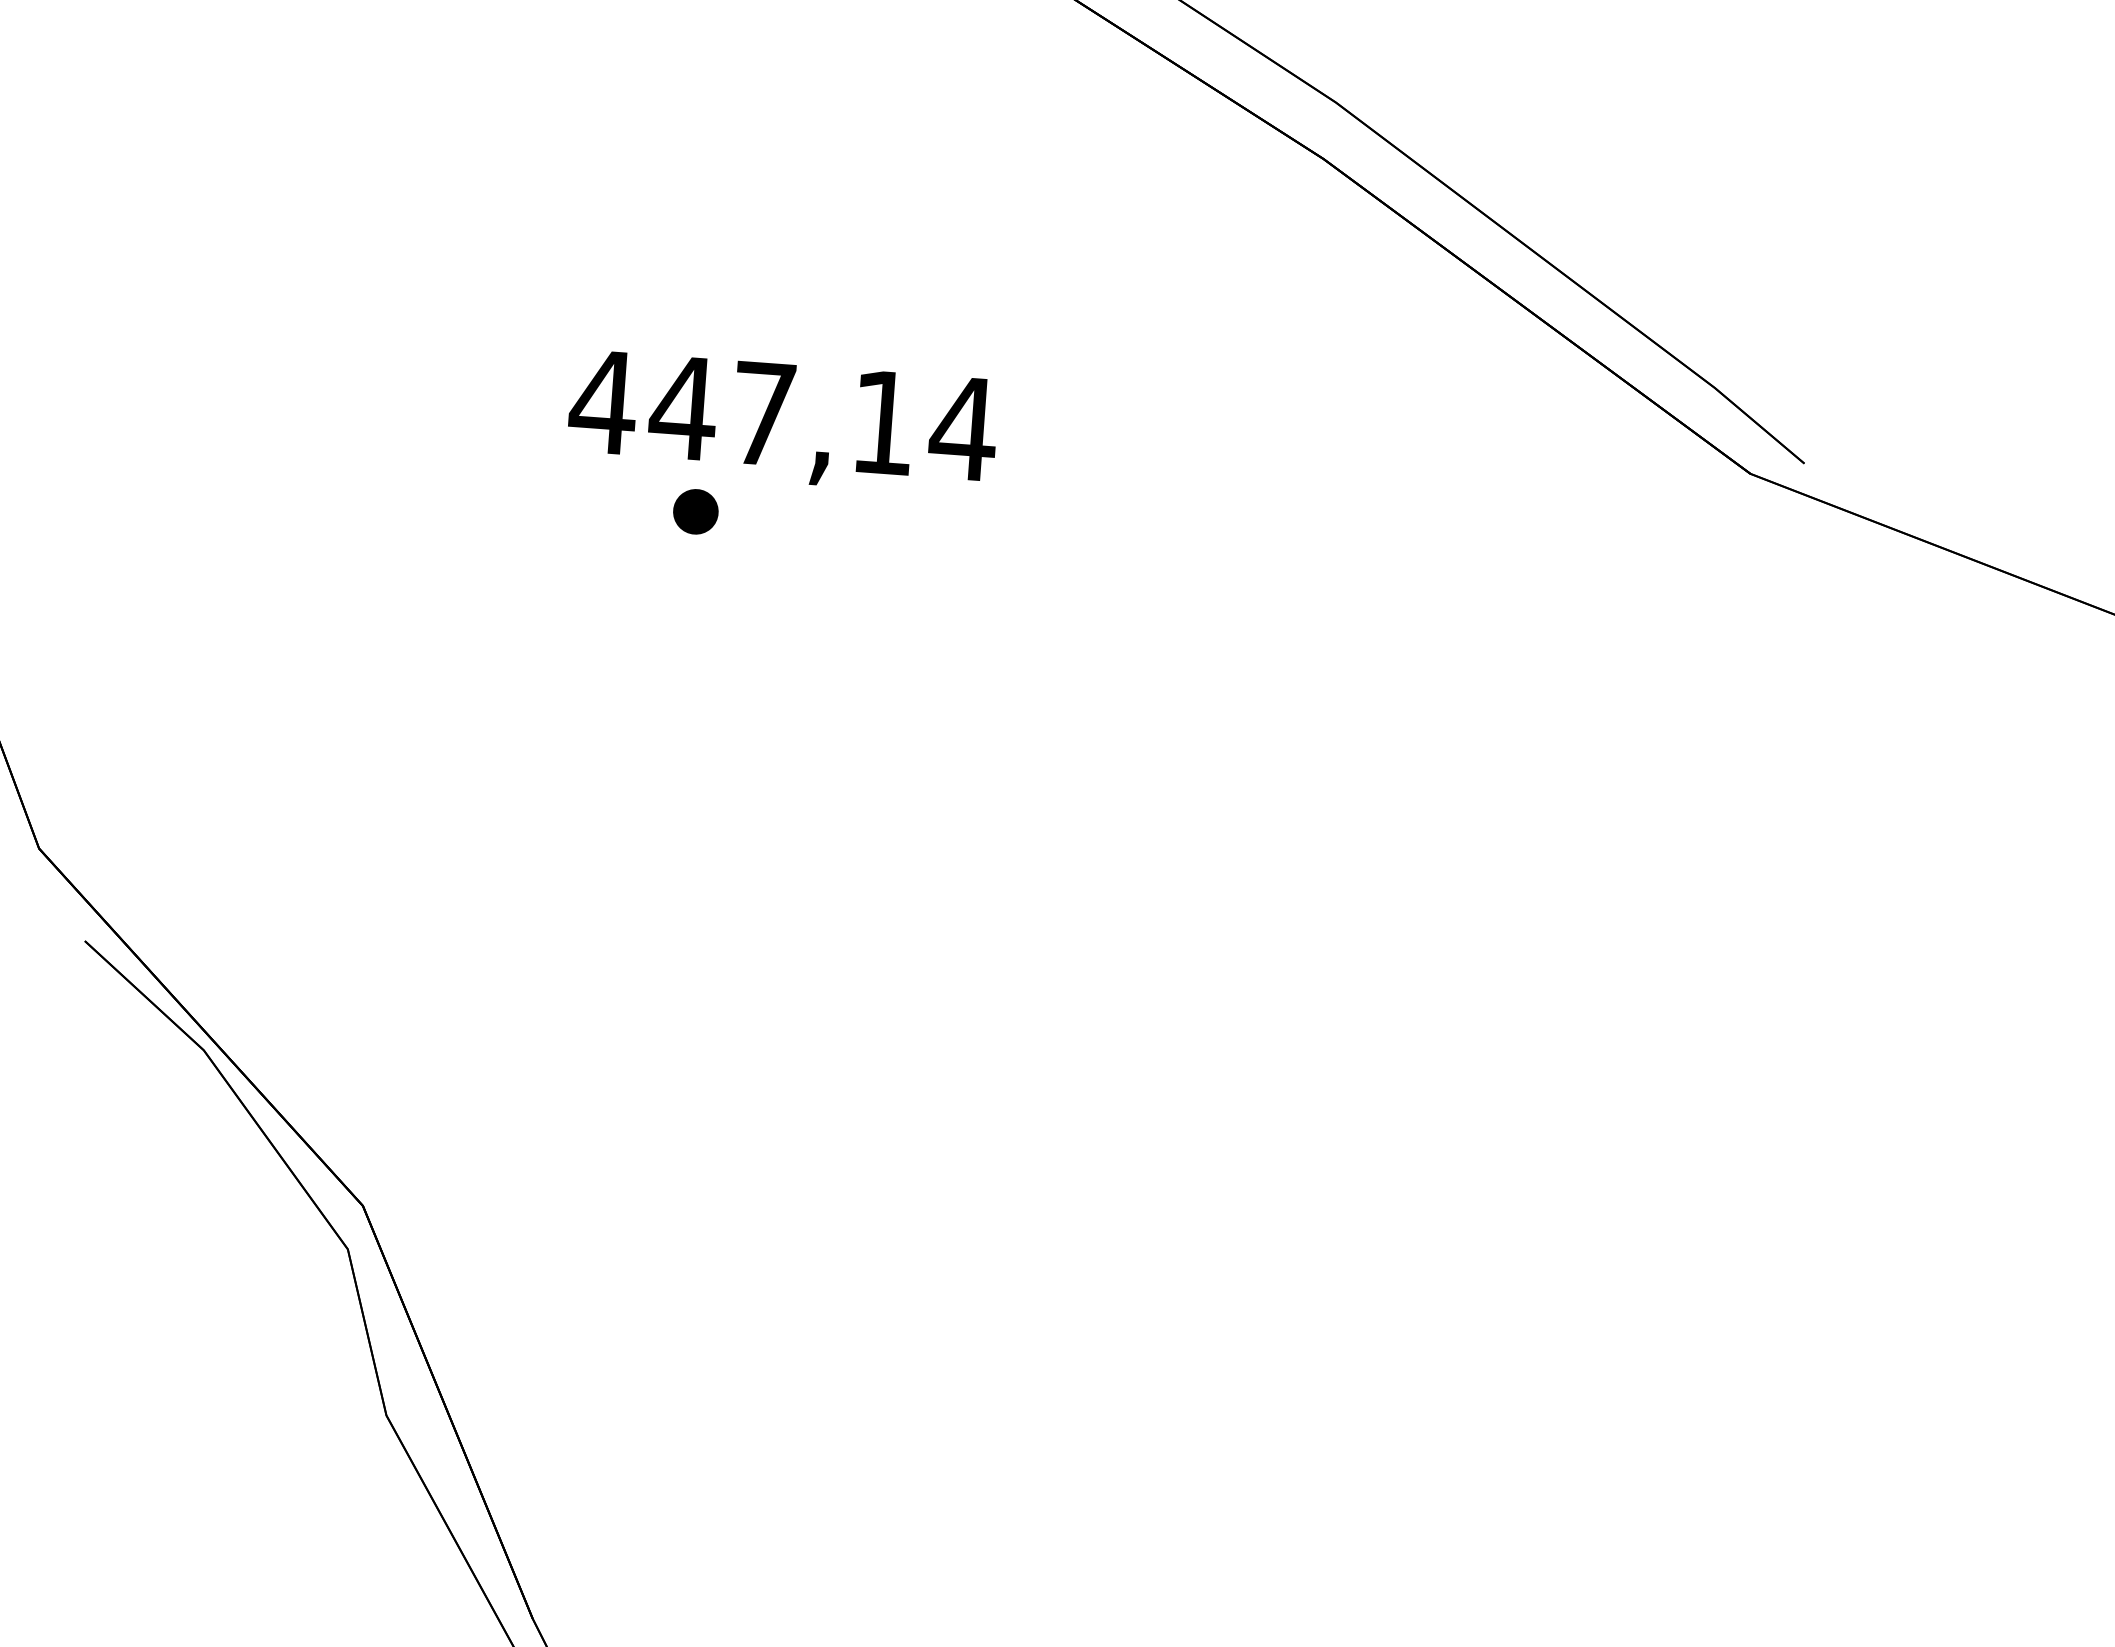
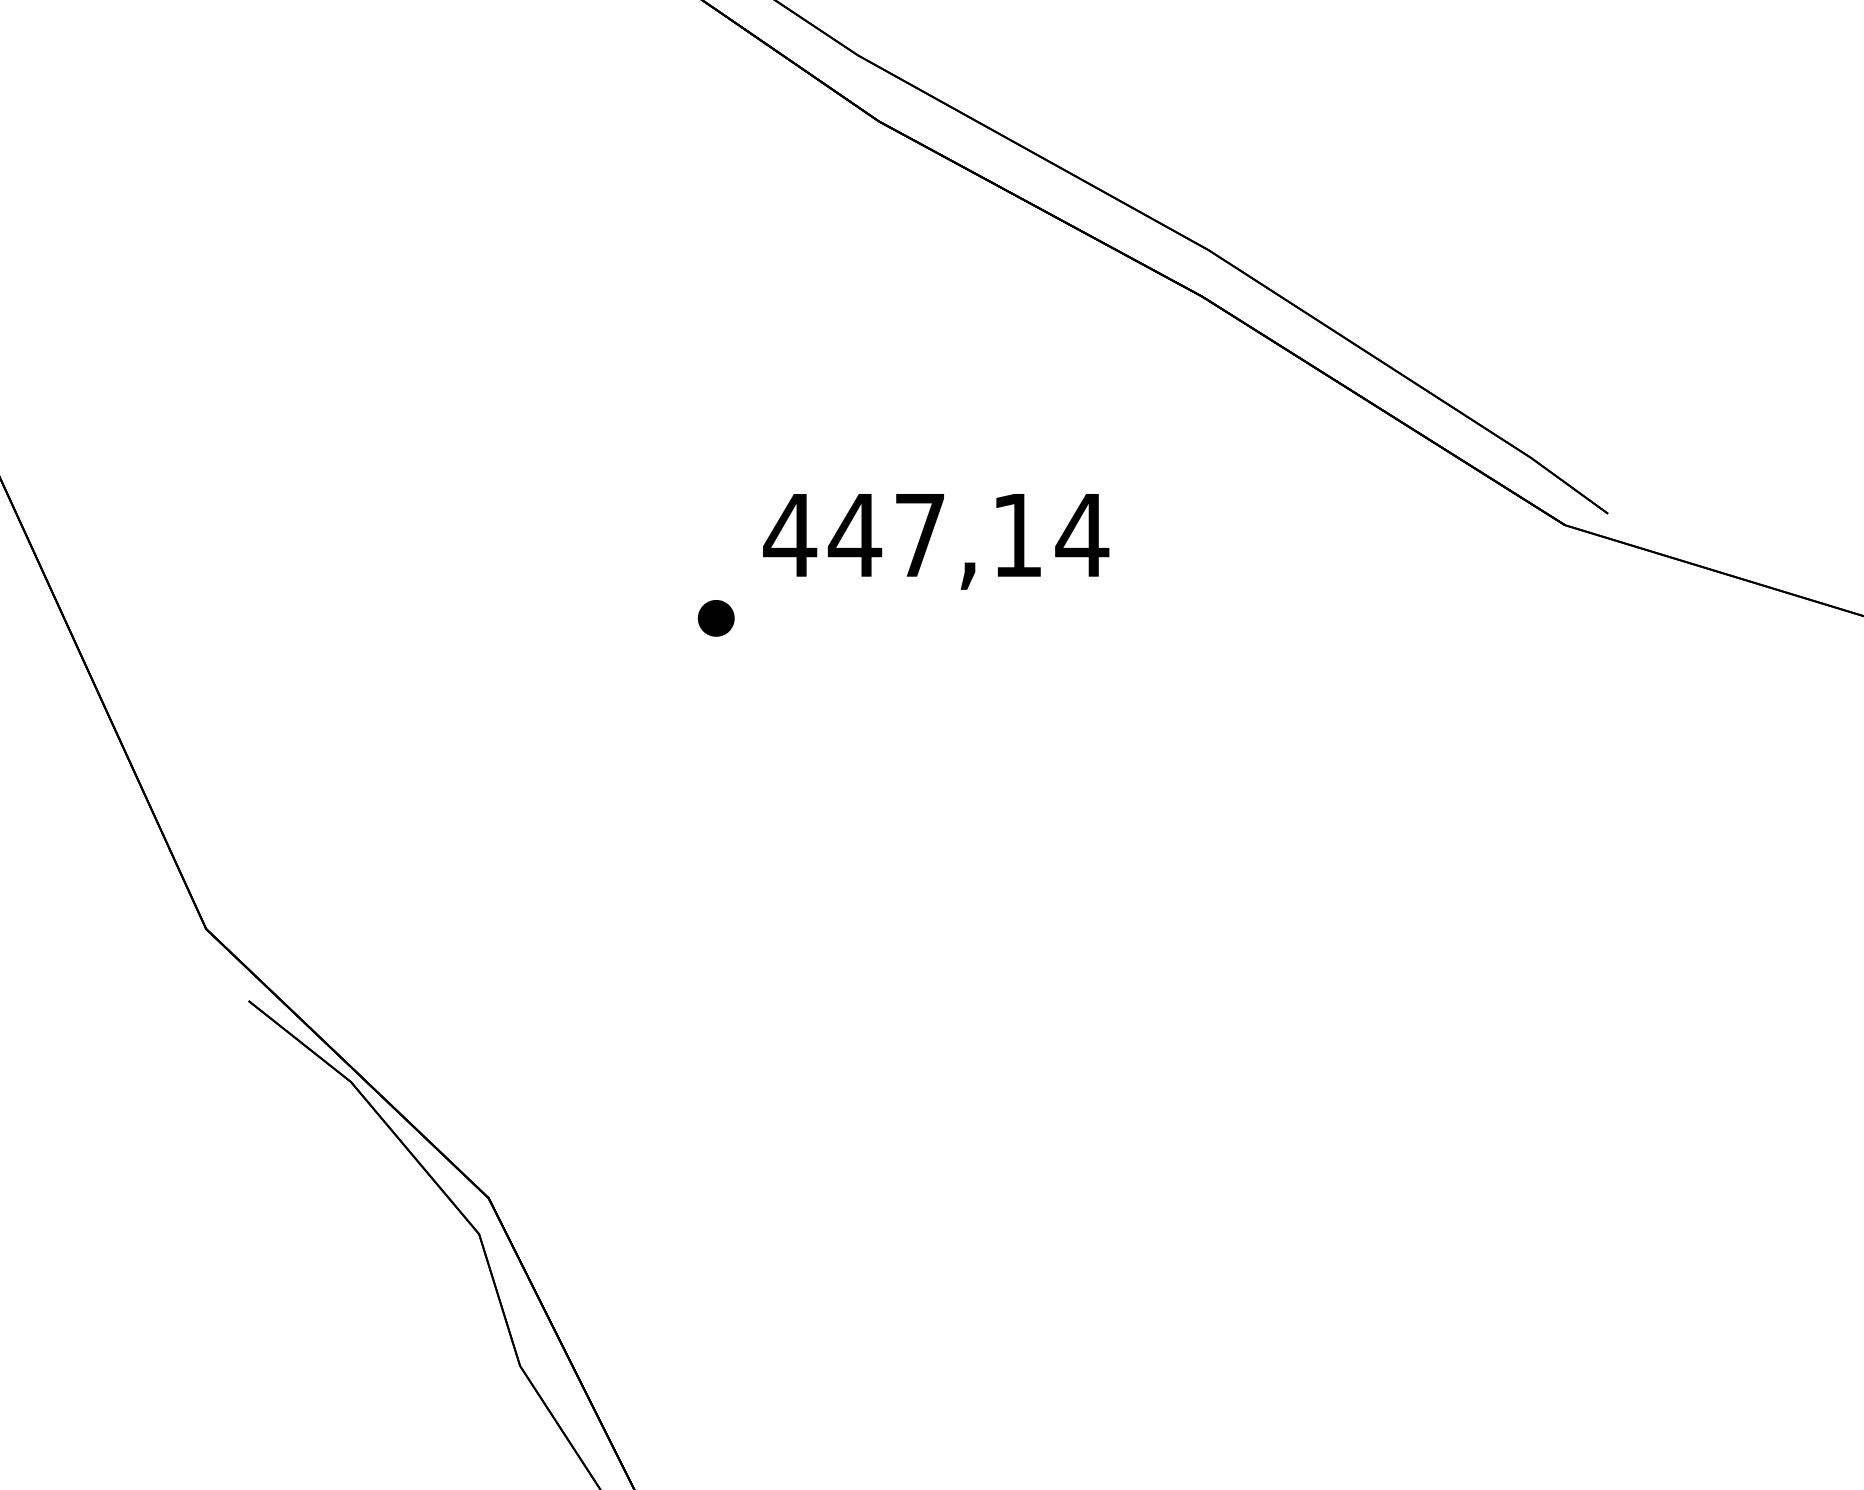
text: (783, 422) -> (936, 541), moved

